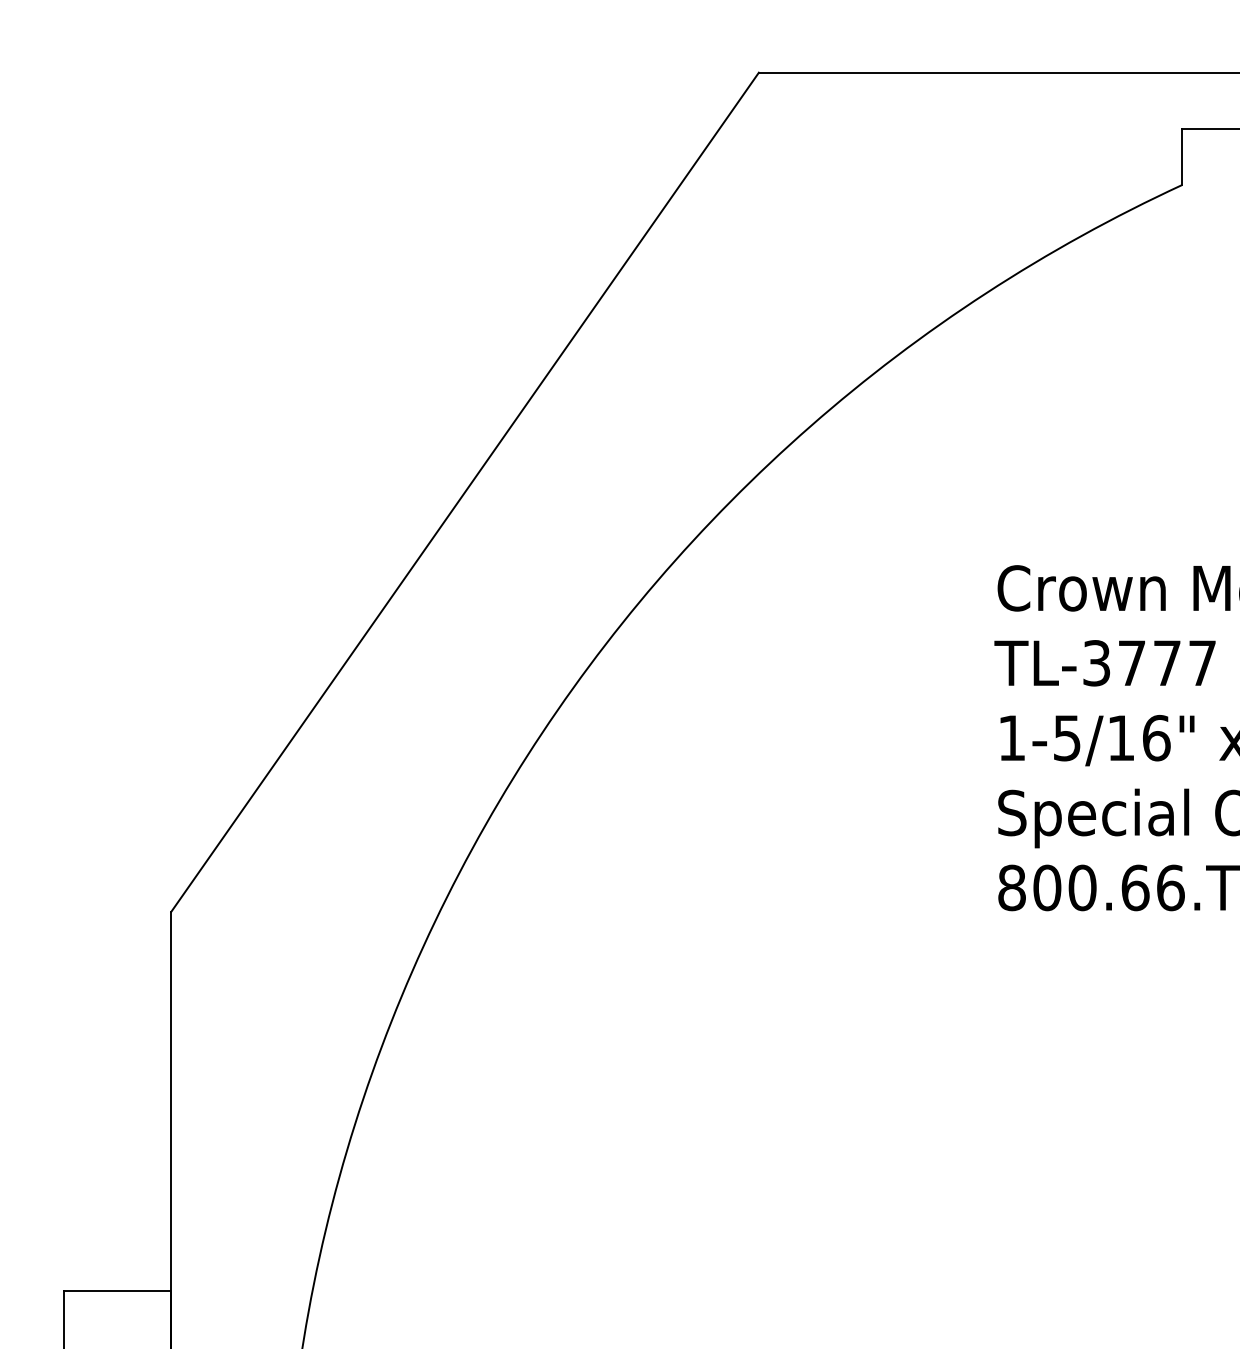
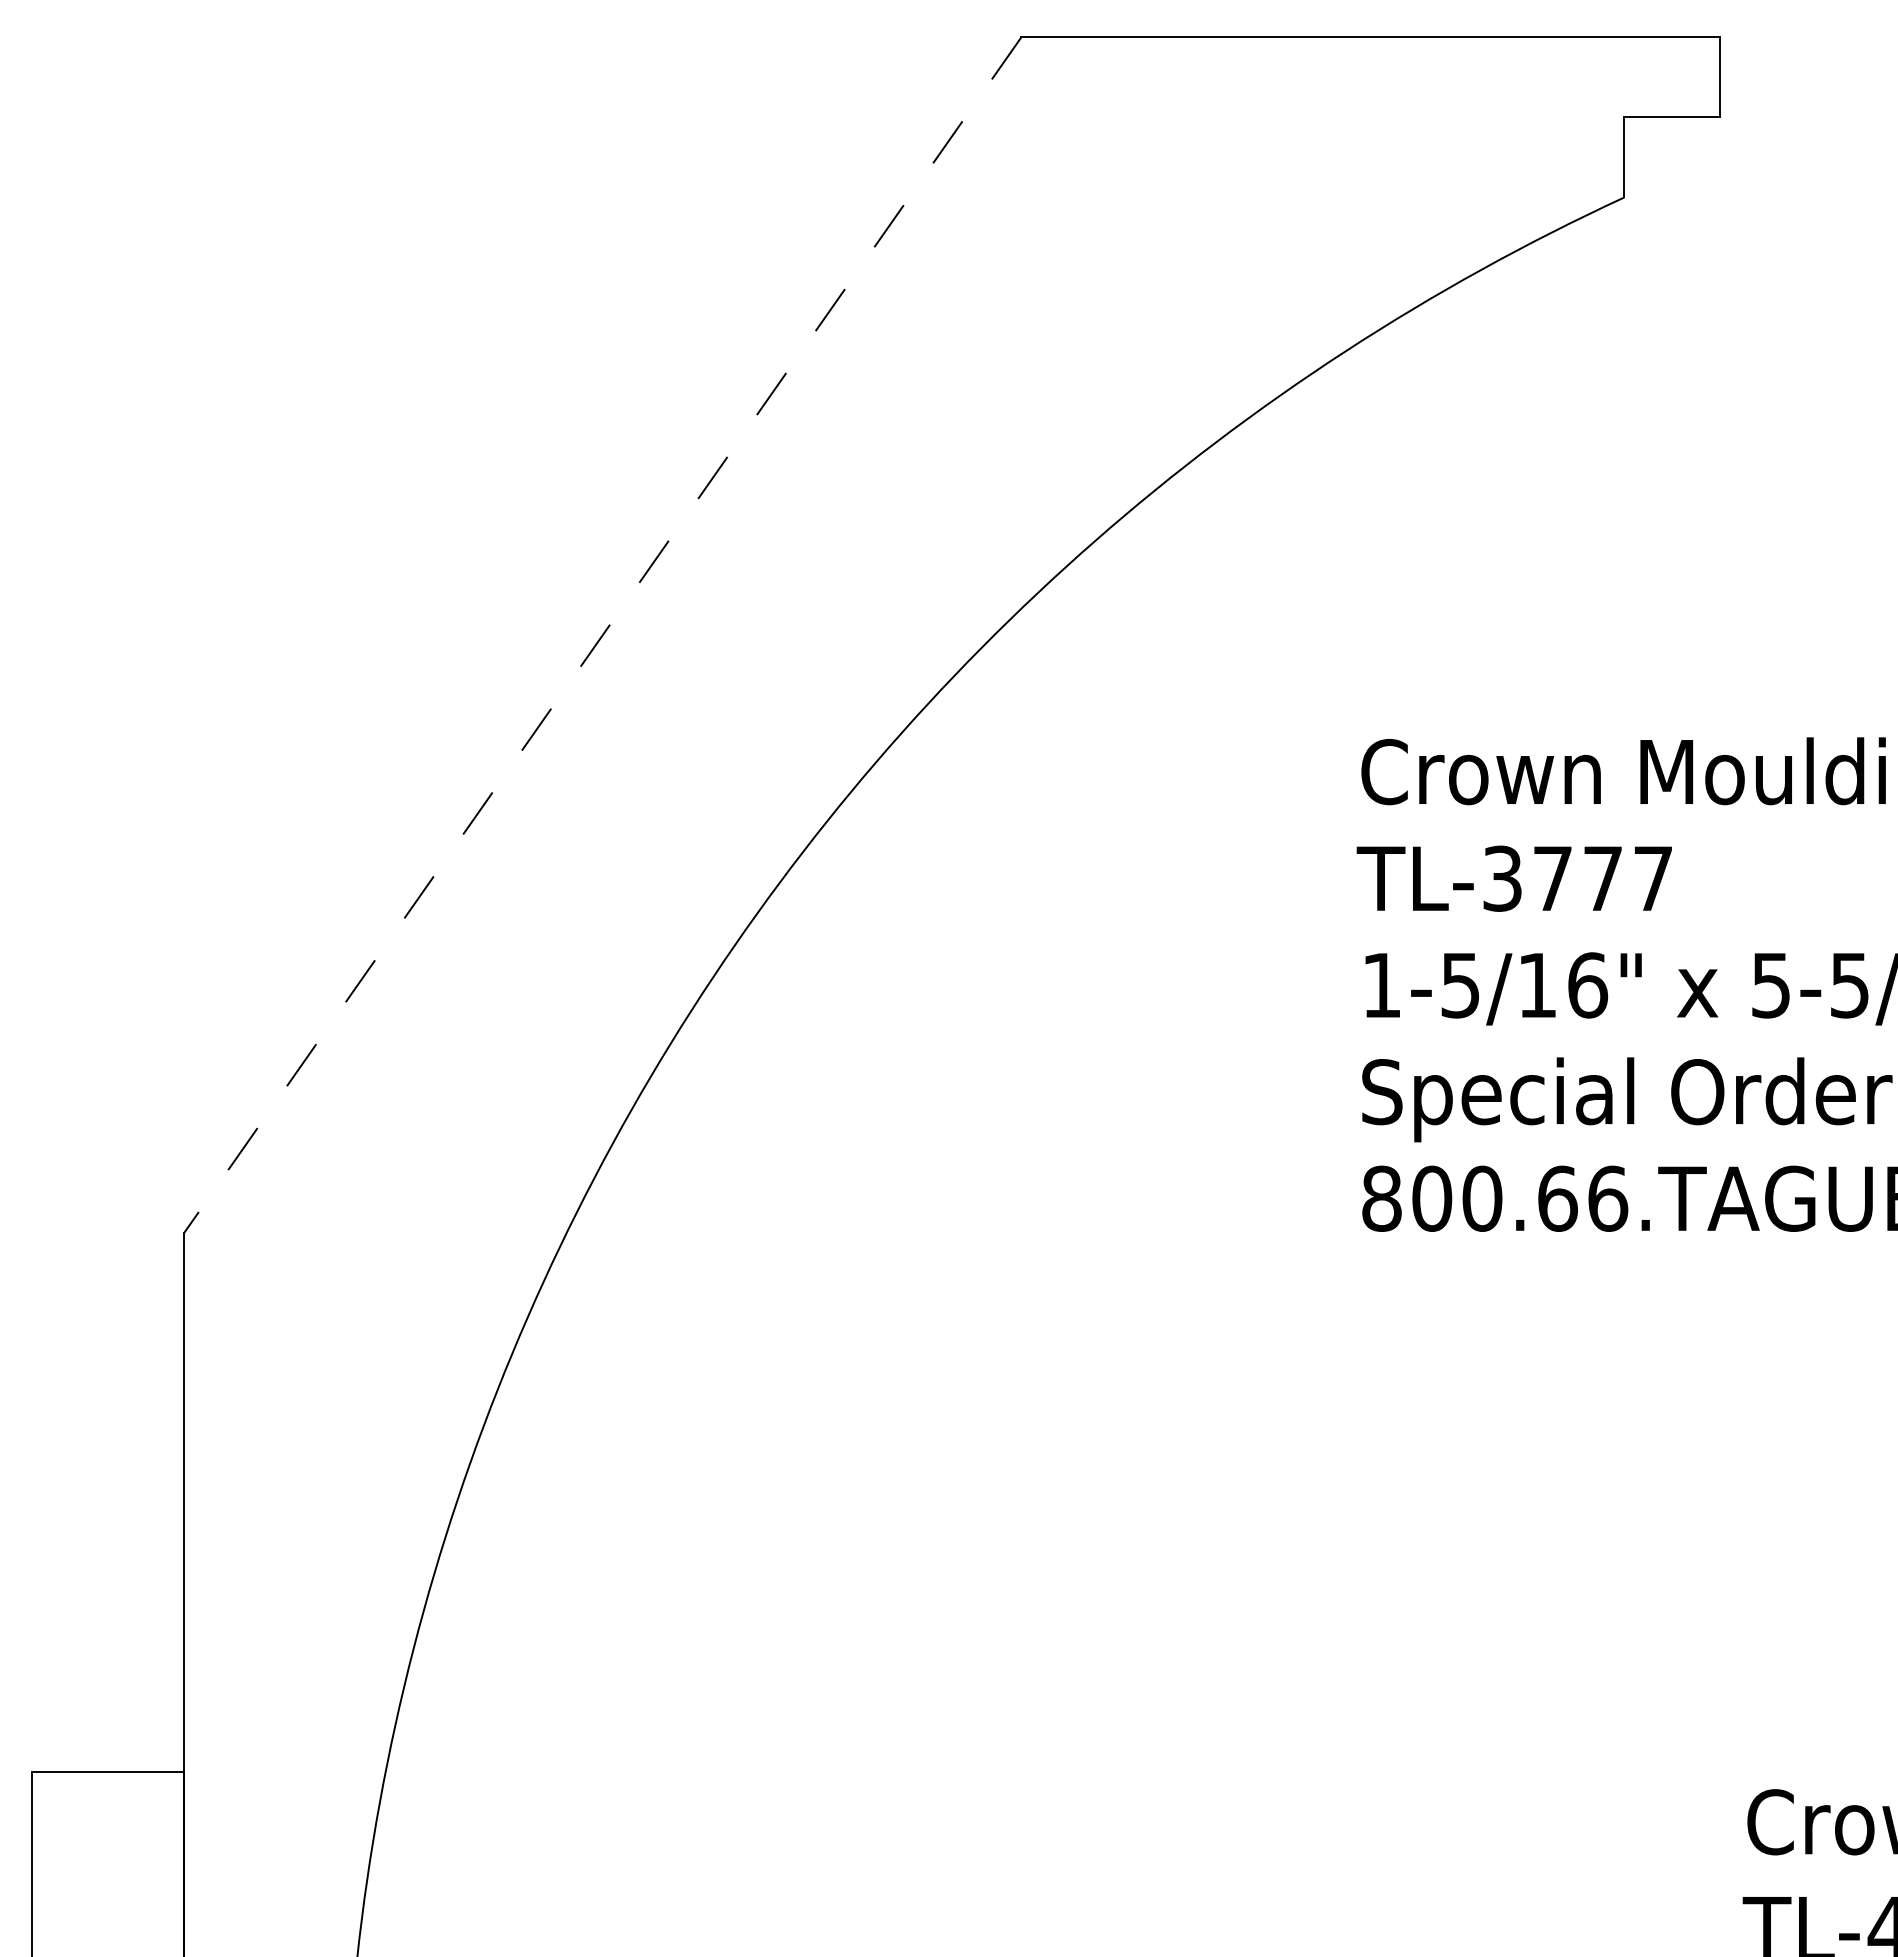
line: (464, 492) -> (602, 635), solid -> dashed

